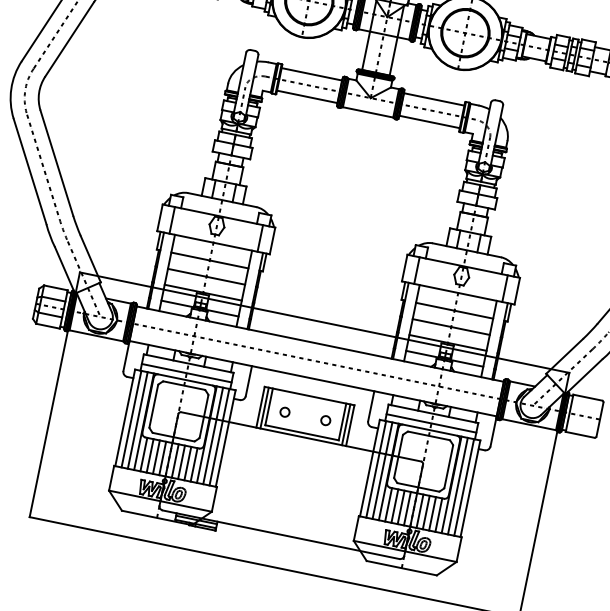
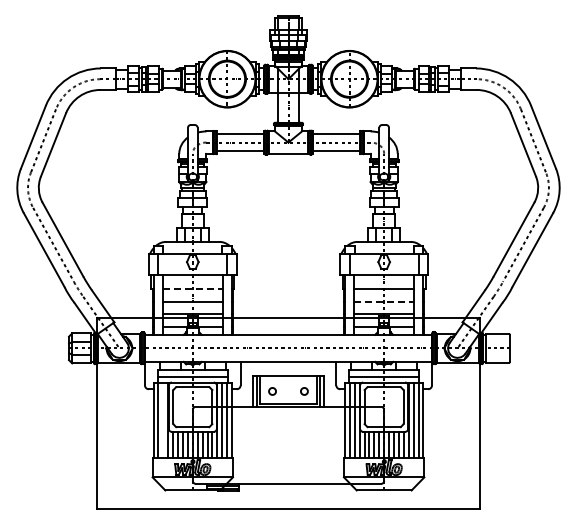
line: (210, 261) -> (193, 289), solid -> dashed
line: (451, 326) -> (384, 301), solid -> dashed
line: (137, 420) -> (163, 420), removed

